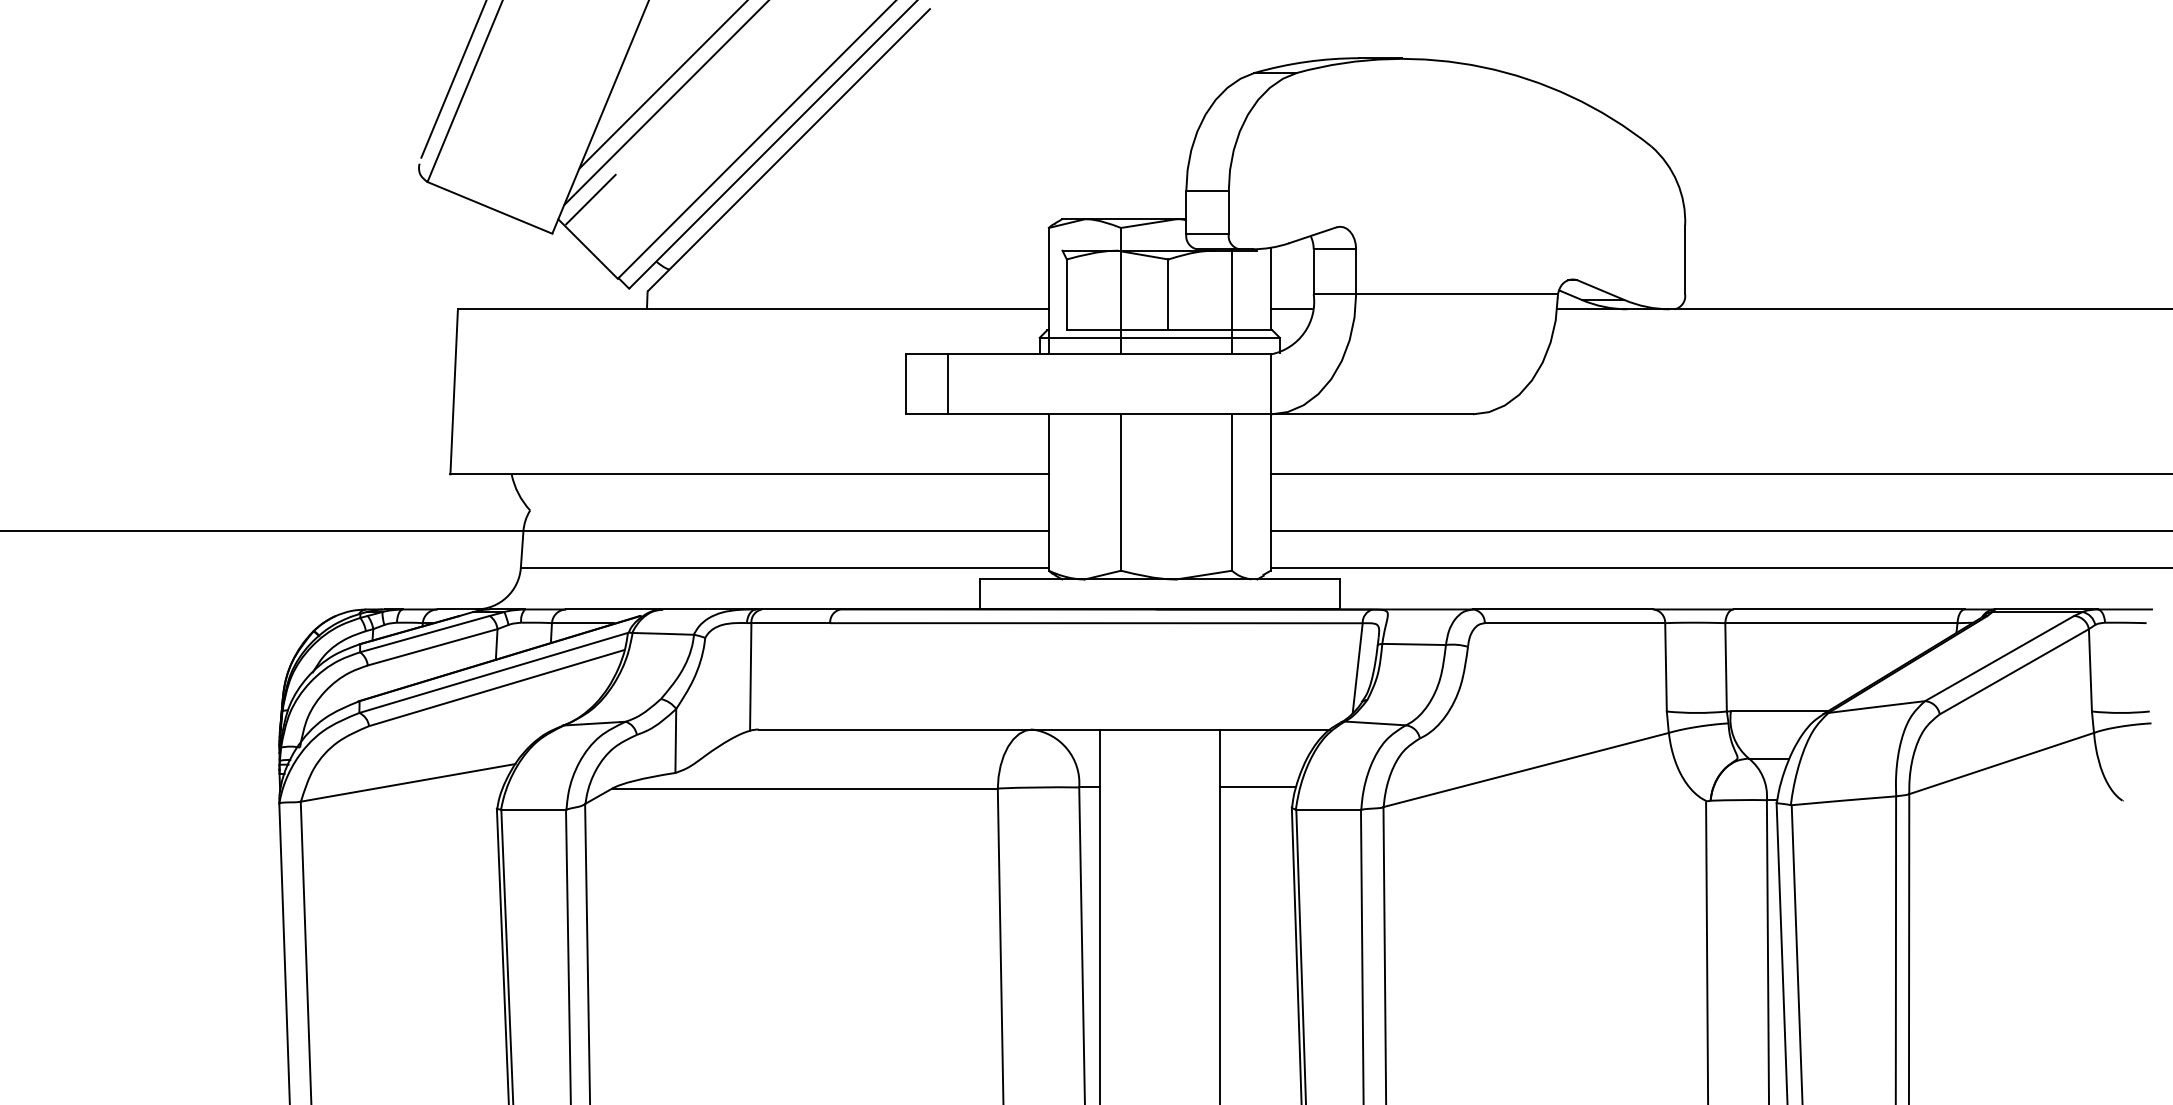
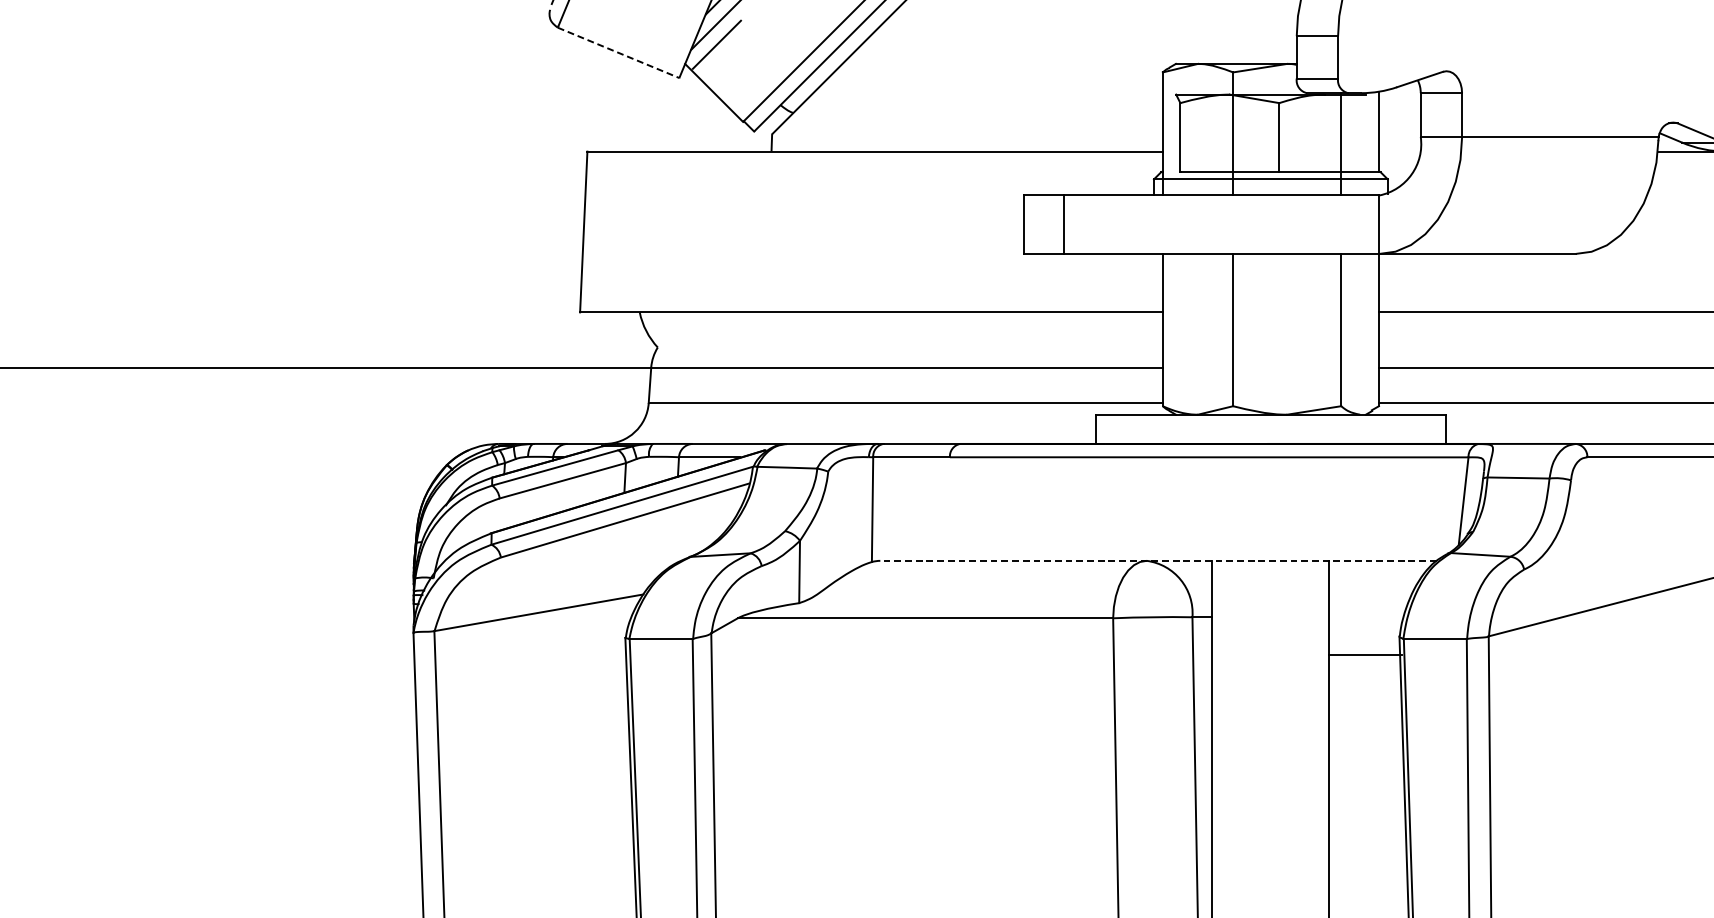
line: (489, 207) -> (618, 52), solid -> dashed
line: (1291, 309) -> (1399, 151), removed
line: (1044, 729) -> (1158, 560), solid -> dashed
line: (1256, 787) -> (1365, 655), moved

